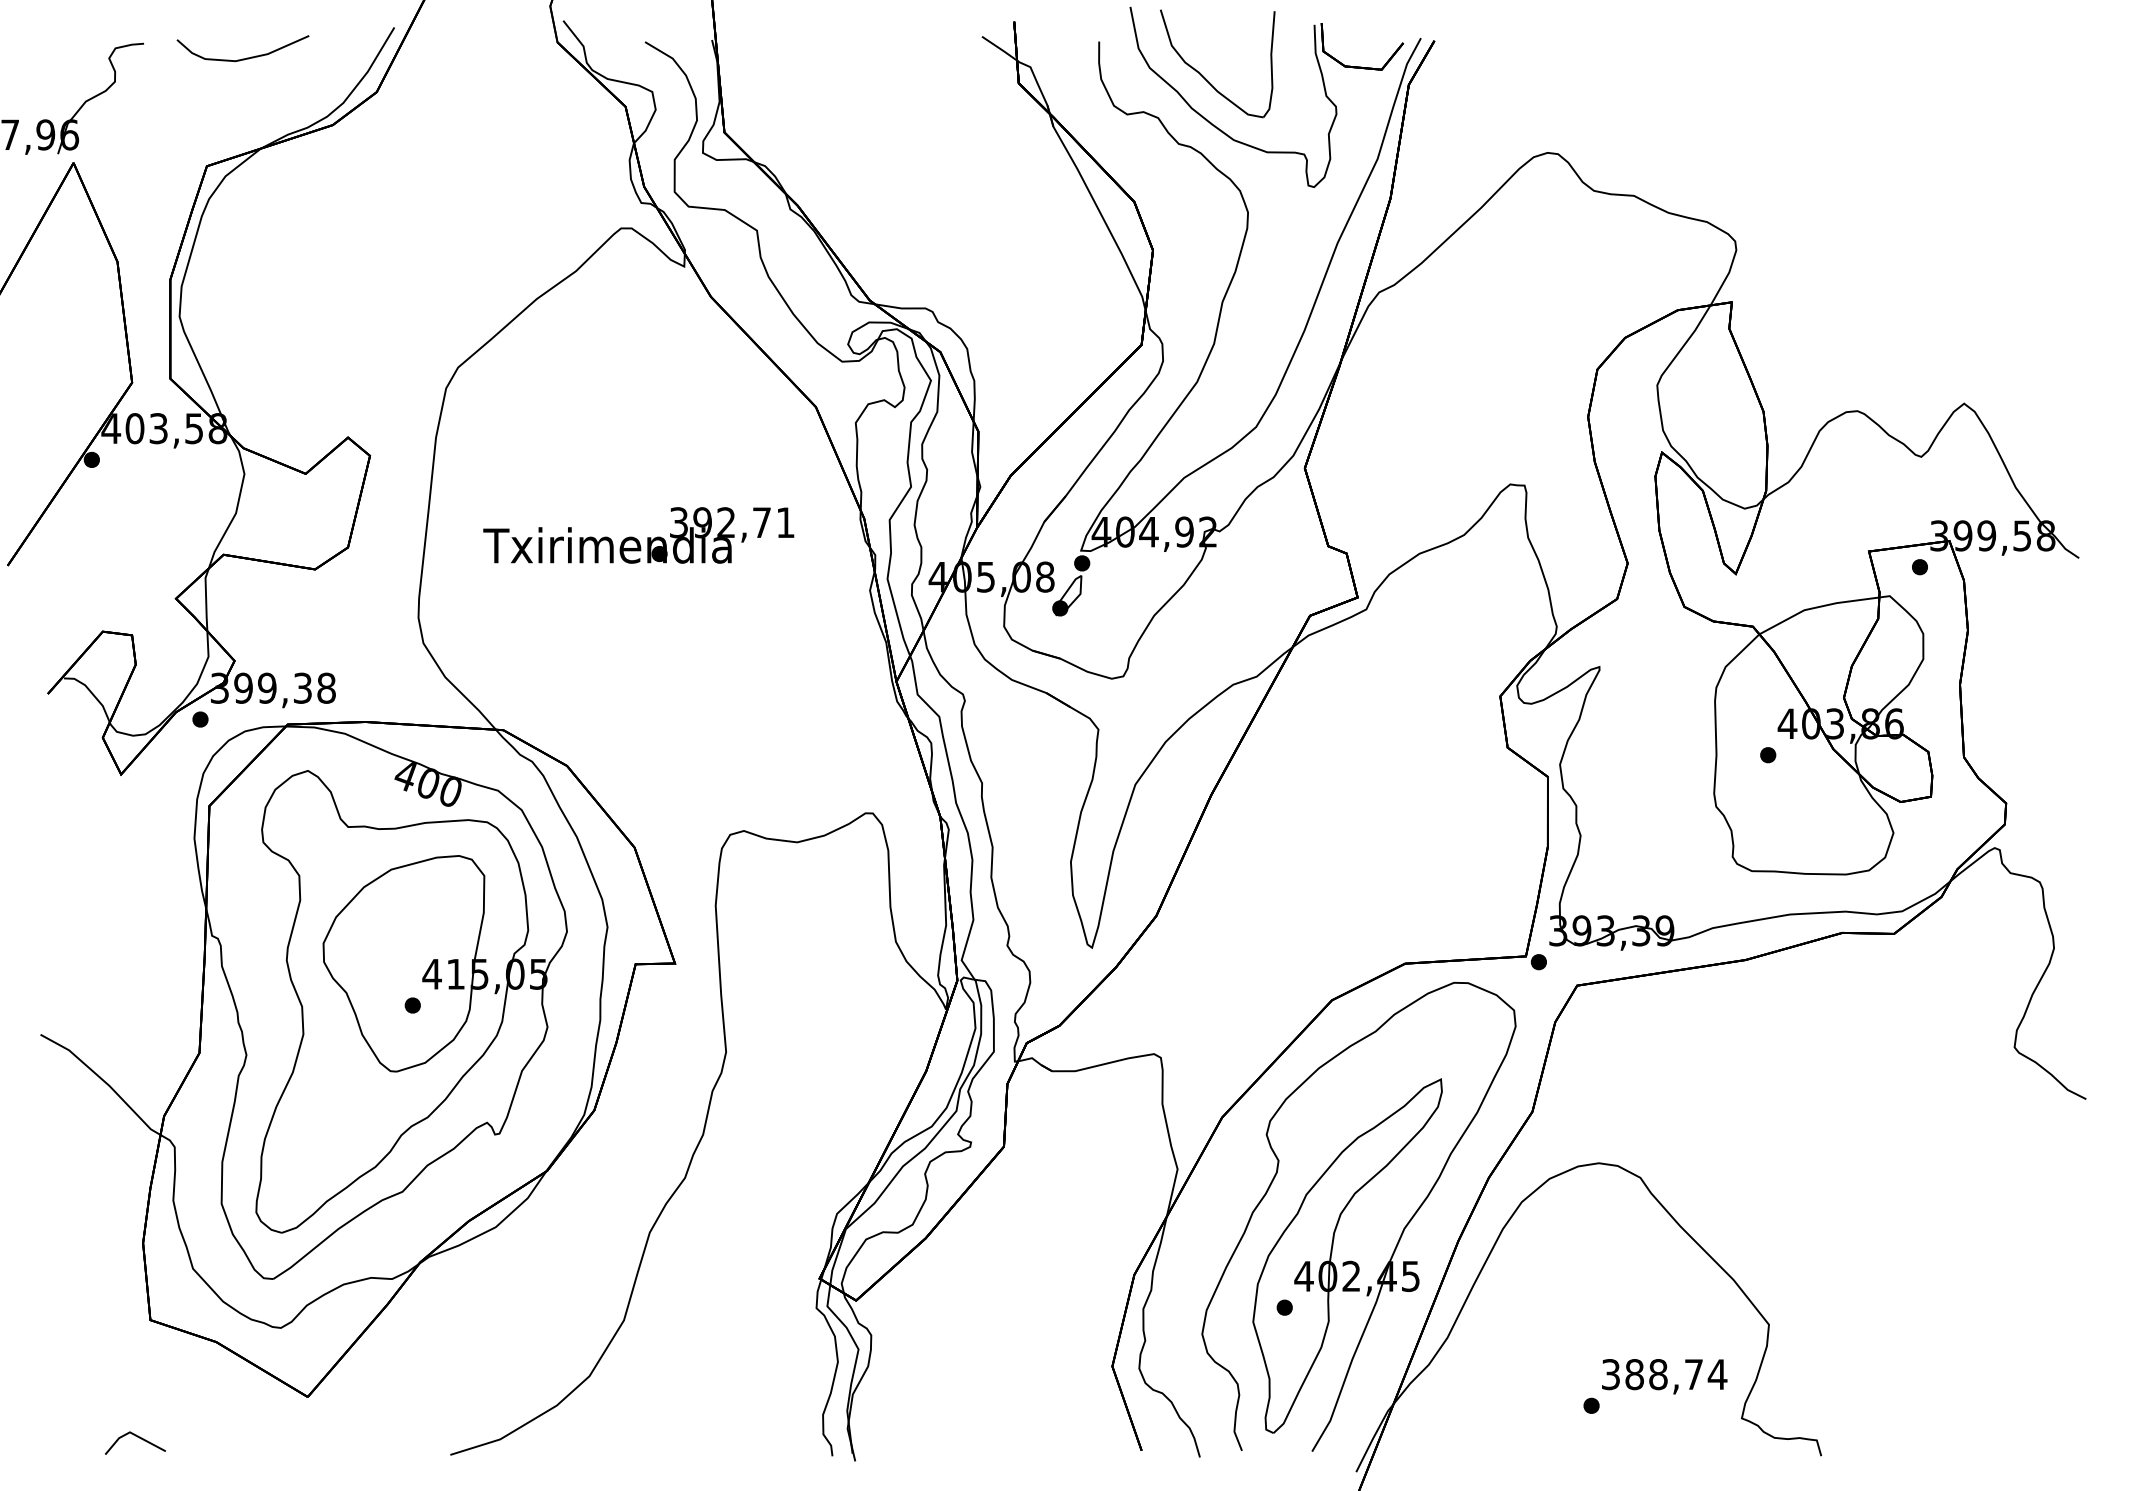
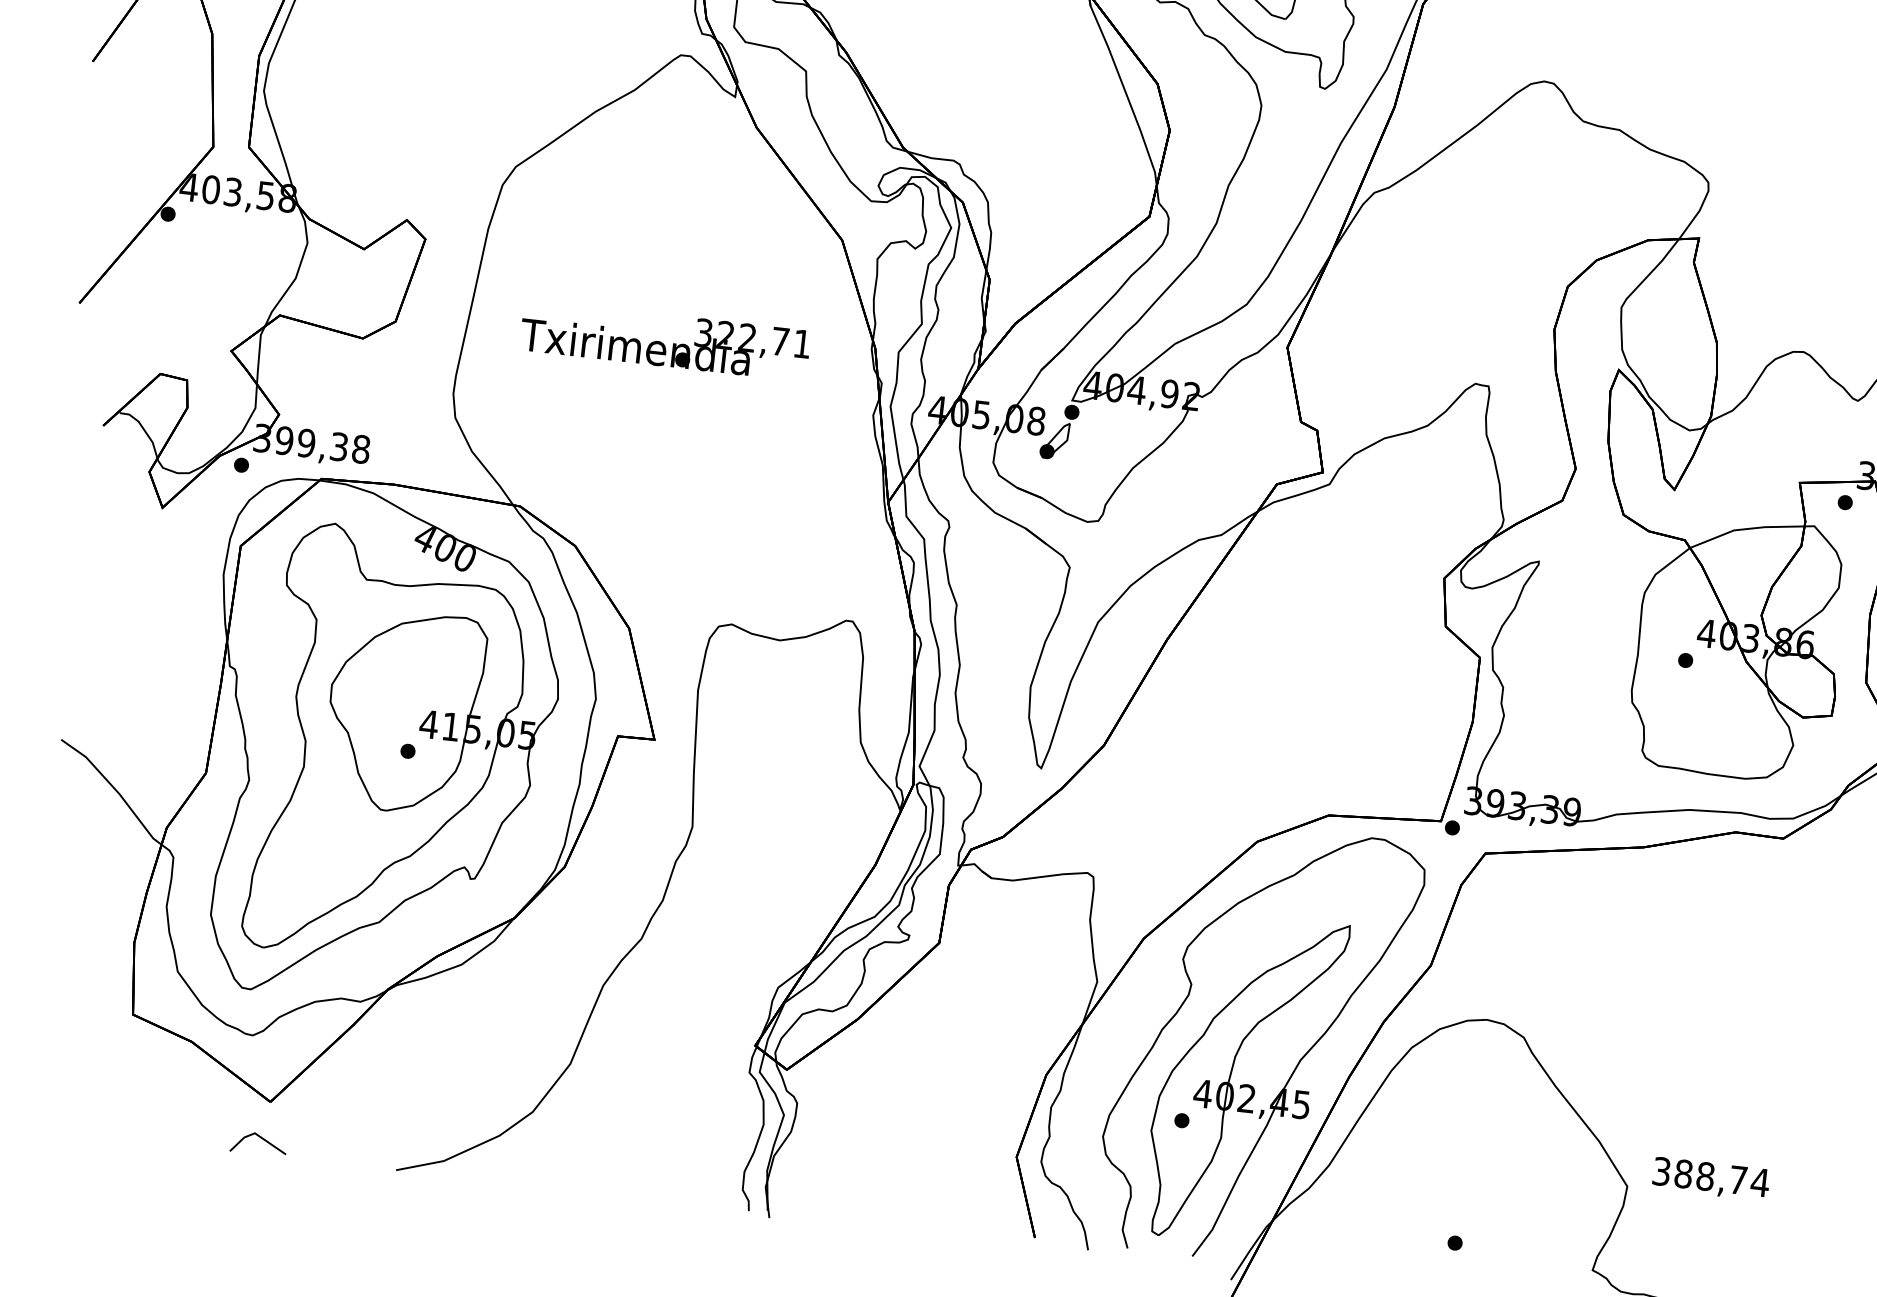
text: (702, 522) -> (725, 335), 392,71 -> 322,71
text: (1664, 1376) -> (1710, 1178), moved
line: (137, 1437) -> (261, 1138), moved

